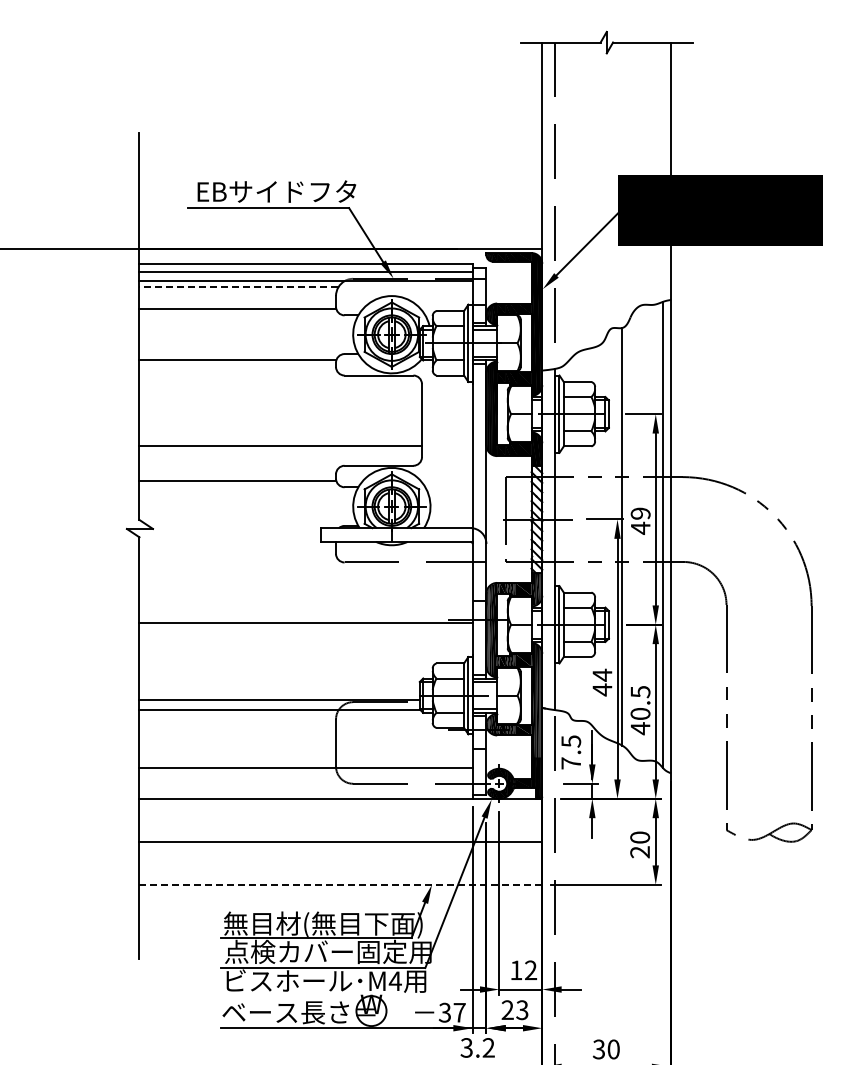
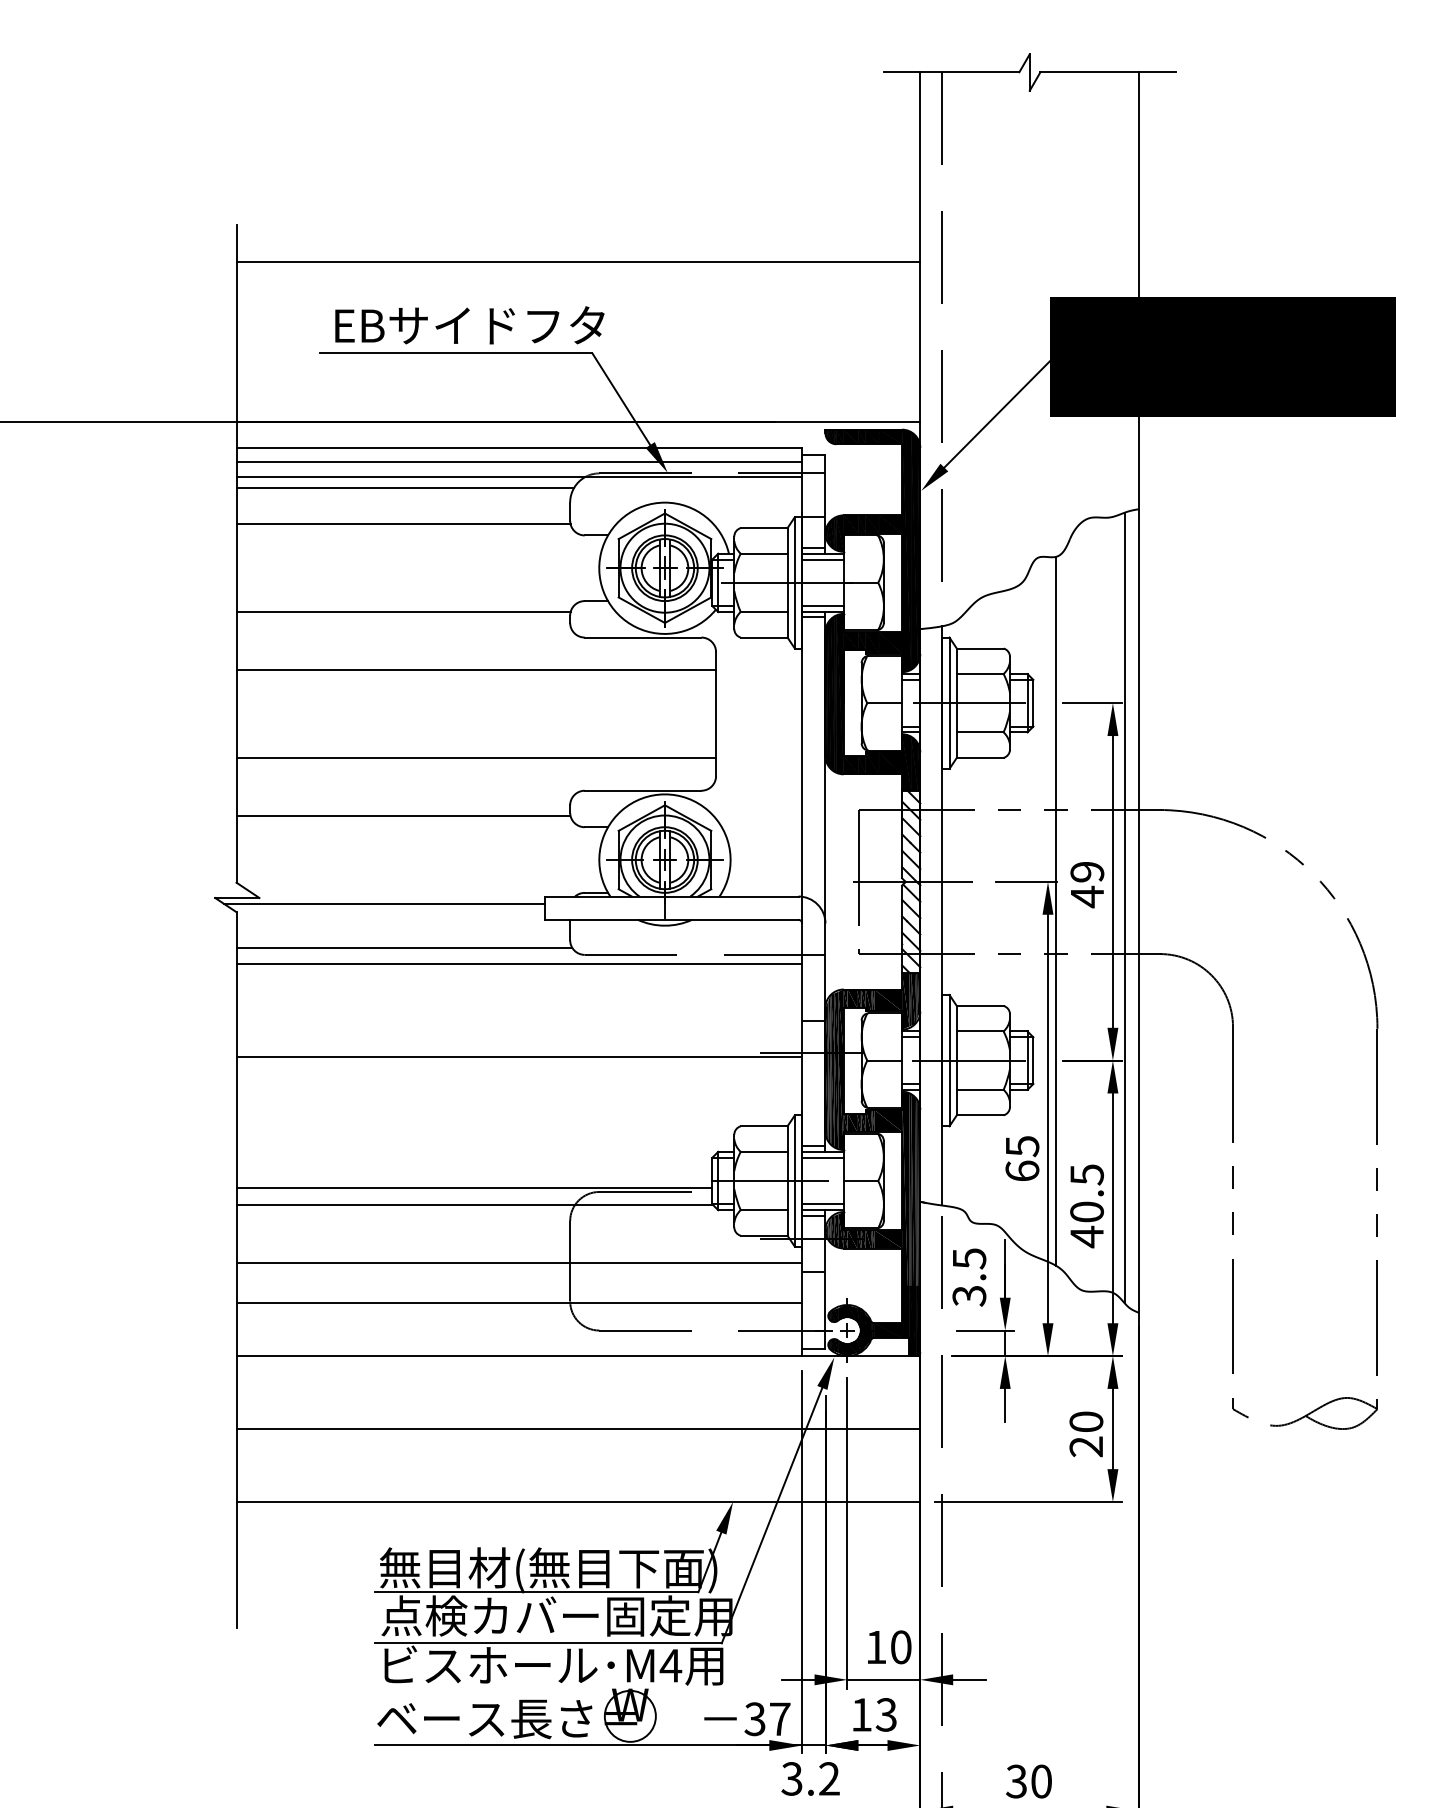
line: (340, 154) -> (577, 262), added
line: (238, 287) -> (404, 488), dashed -> solid
line: (280, 394) -> (475, 669), added
line: (226, 532) -> (384, 904), added
line: (238, 558) -> (404, 948), added
line: (305, 568) -> (518, 965), added
text: (602, 682) -> (1022, 1158), 44 -> 65
line: (305, 744) -> (518, 1263), added
text: (571, 763) -> (969, 1296), 7.5 -> 3.5
line: (340, 884) -> (577, 1501), dashed -> solid
text: (531, 970) -> (901, 1647), 12 -> 10
text: (507, 1009) -> (861, 1713), 23 -> 13

